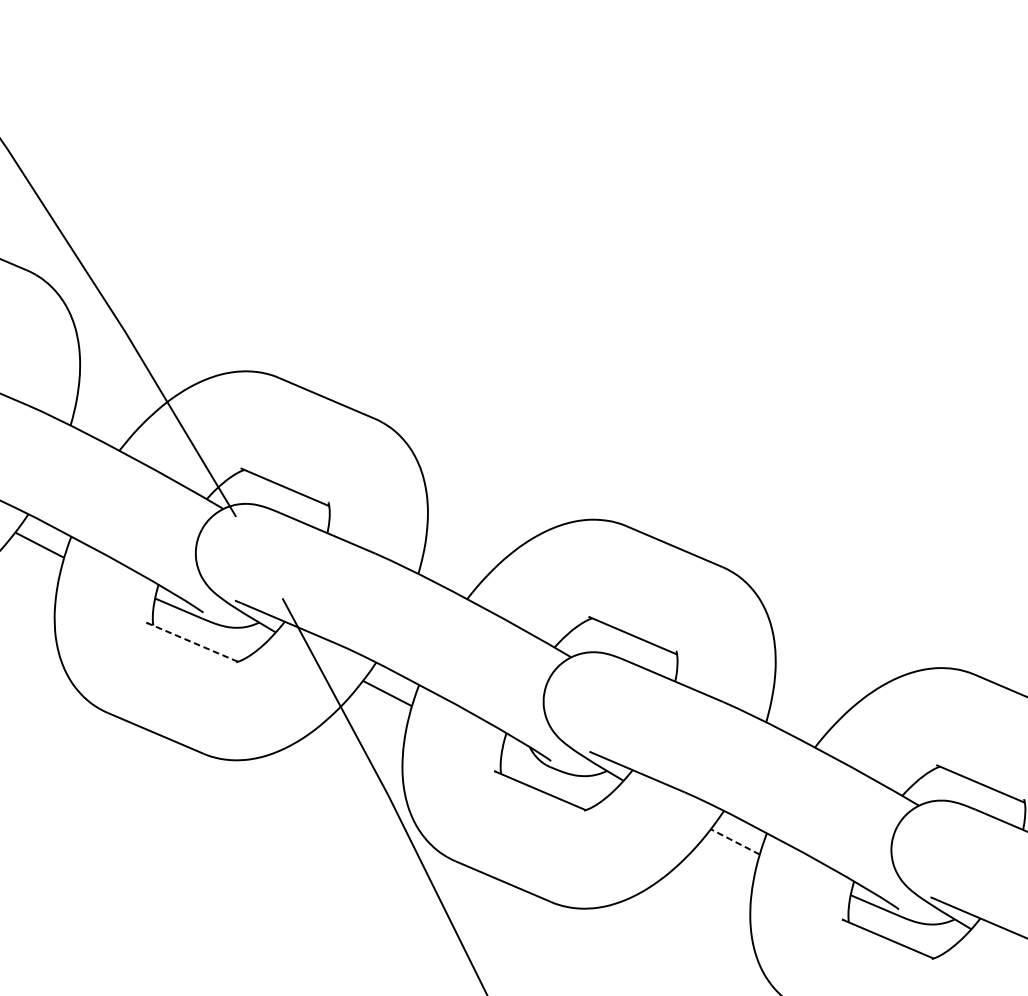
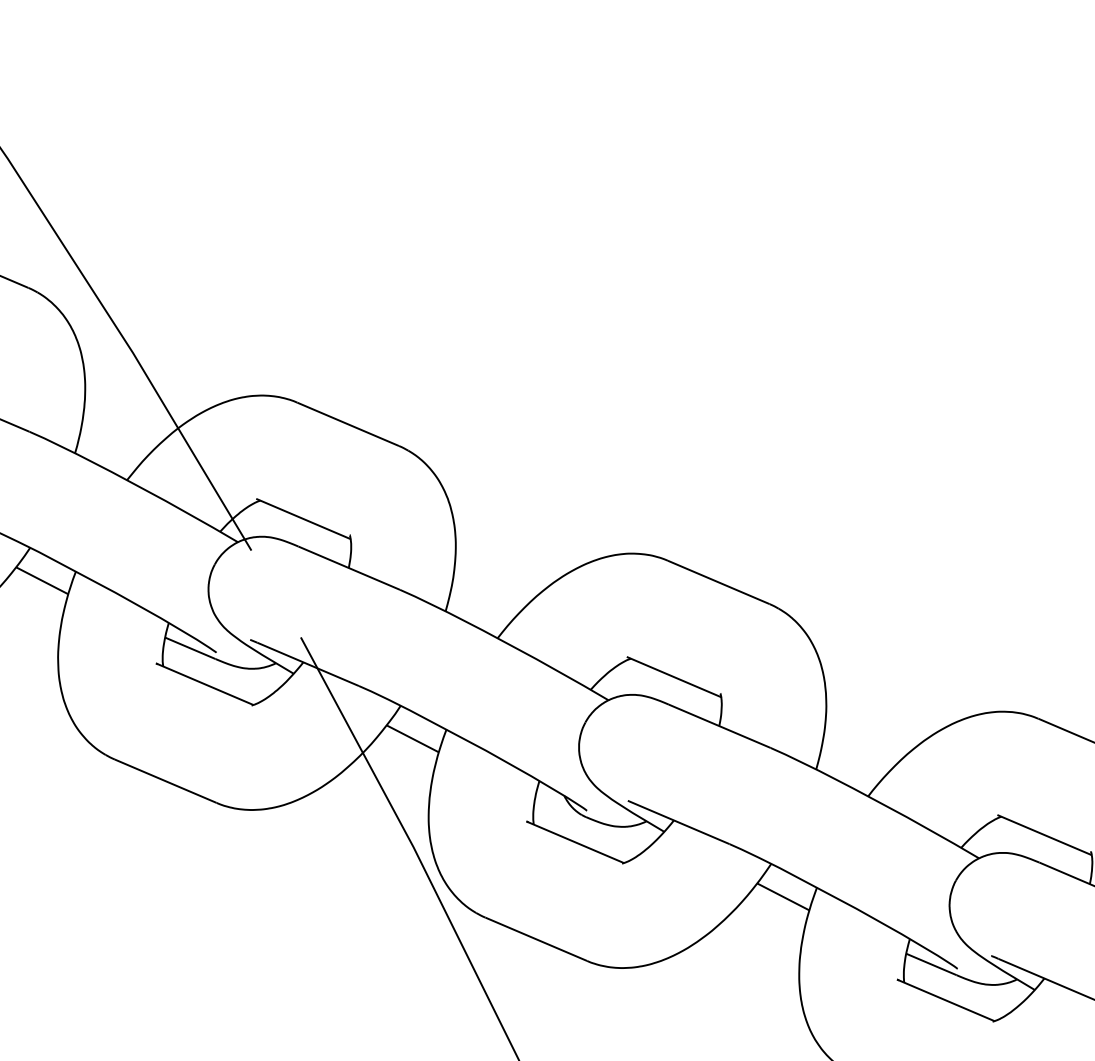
line: (192, 642) -> (205, 684), dashed -> solid
line: (734, 841) -> (782, 896), dashed -> solid

